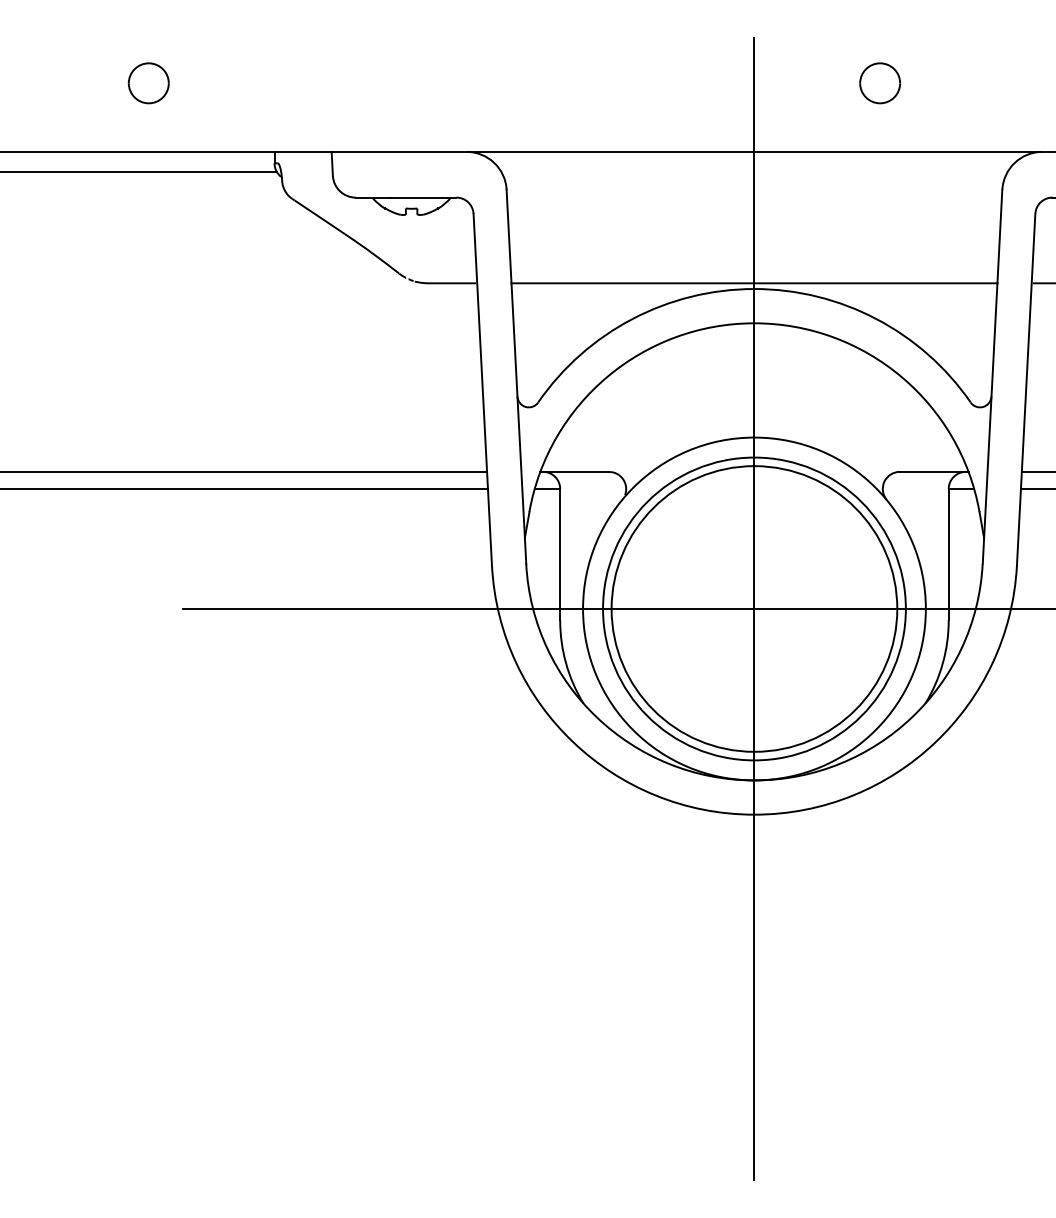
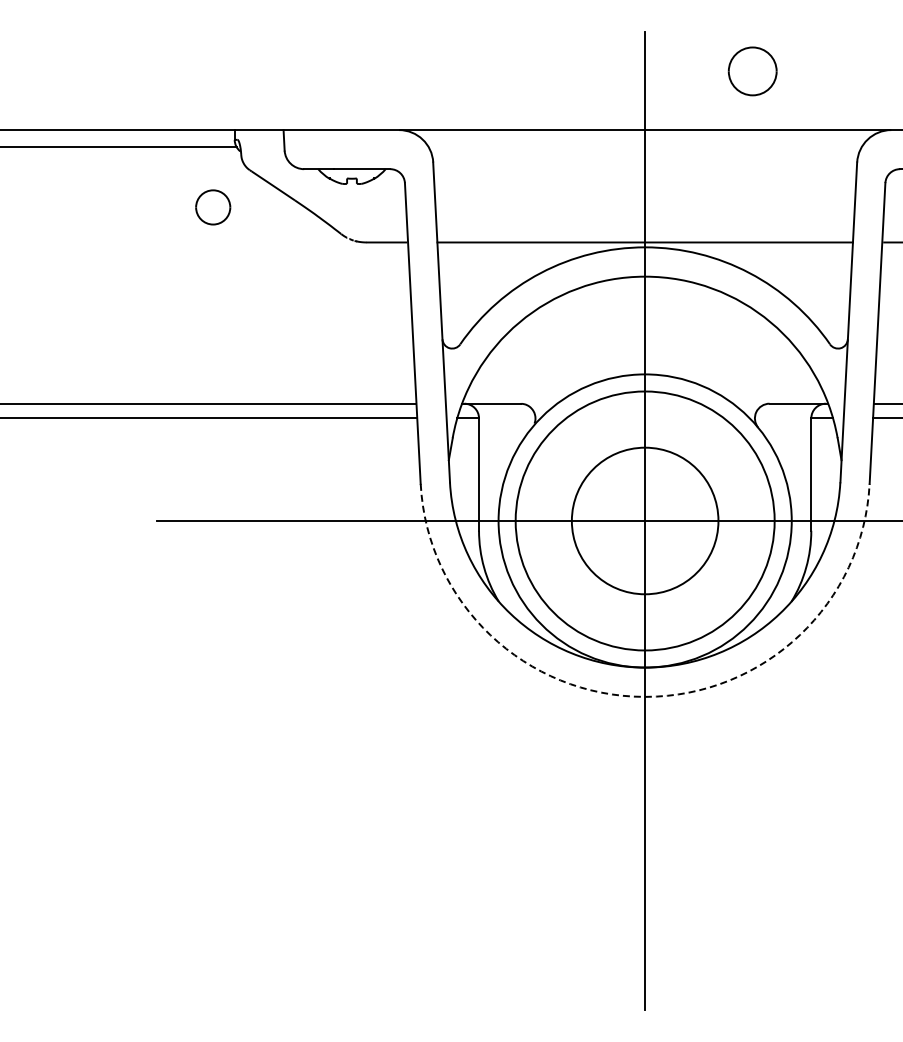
part: (149, 83) -> (213, 207), moved
part: (879, 83) -> (752, 71), size x1.4
circle: (754, 608) -> (645, 520), size x0.6
arc: (754, 814) -> (645, 696), solid -> dashed

